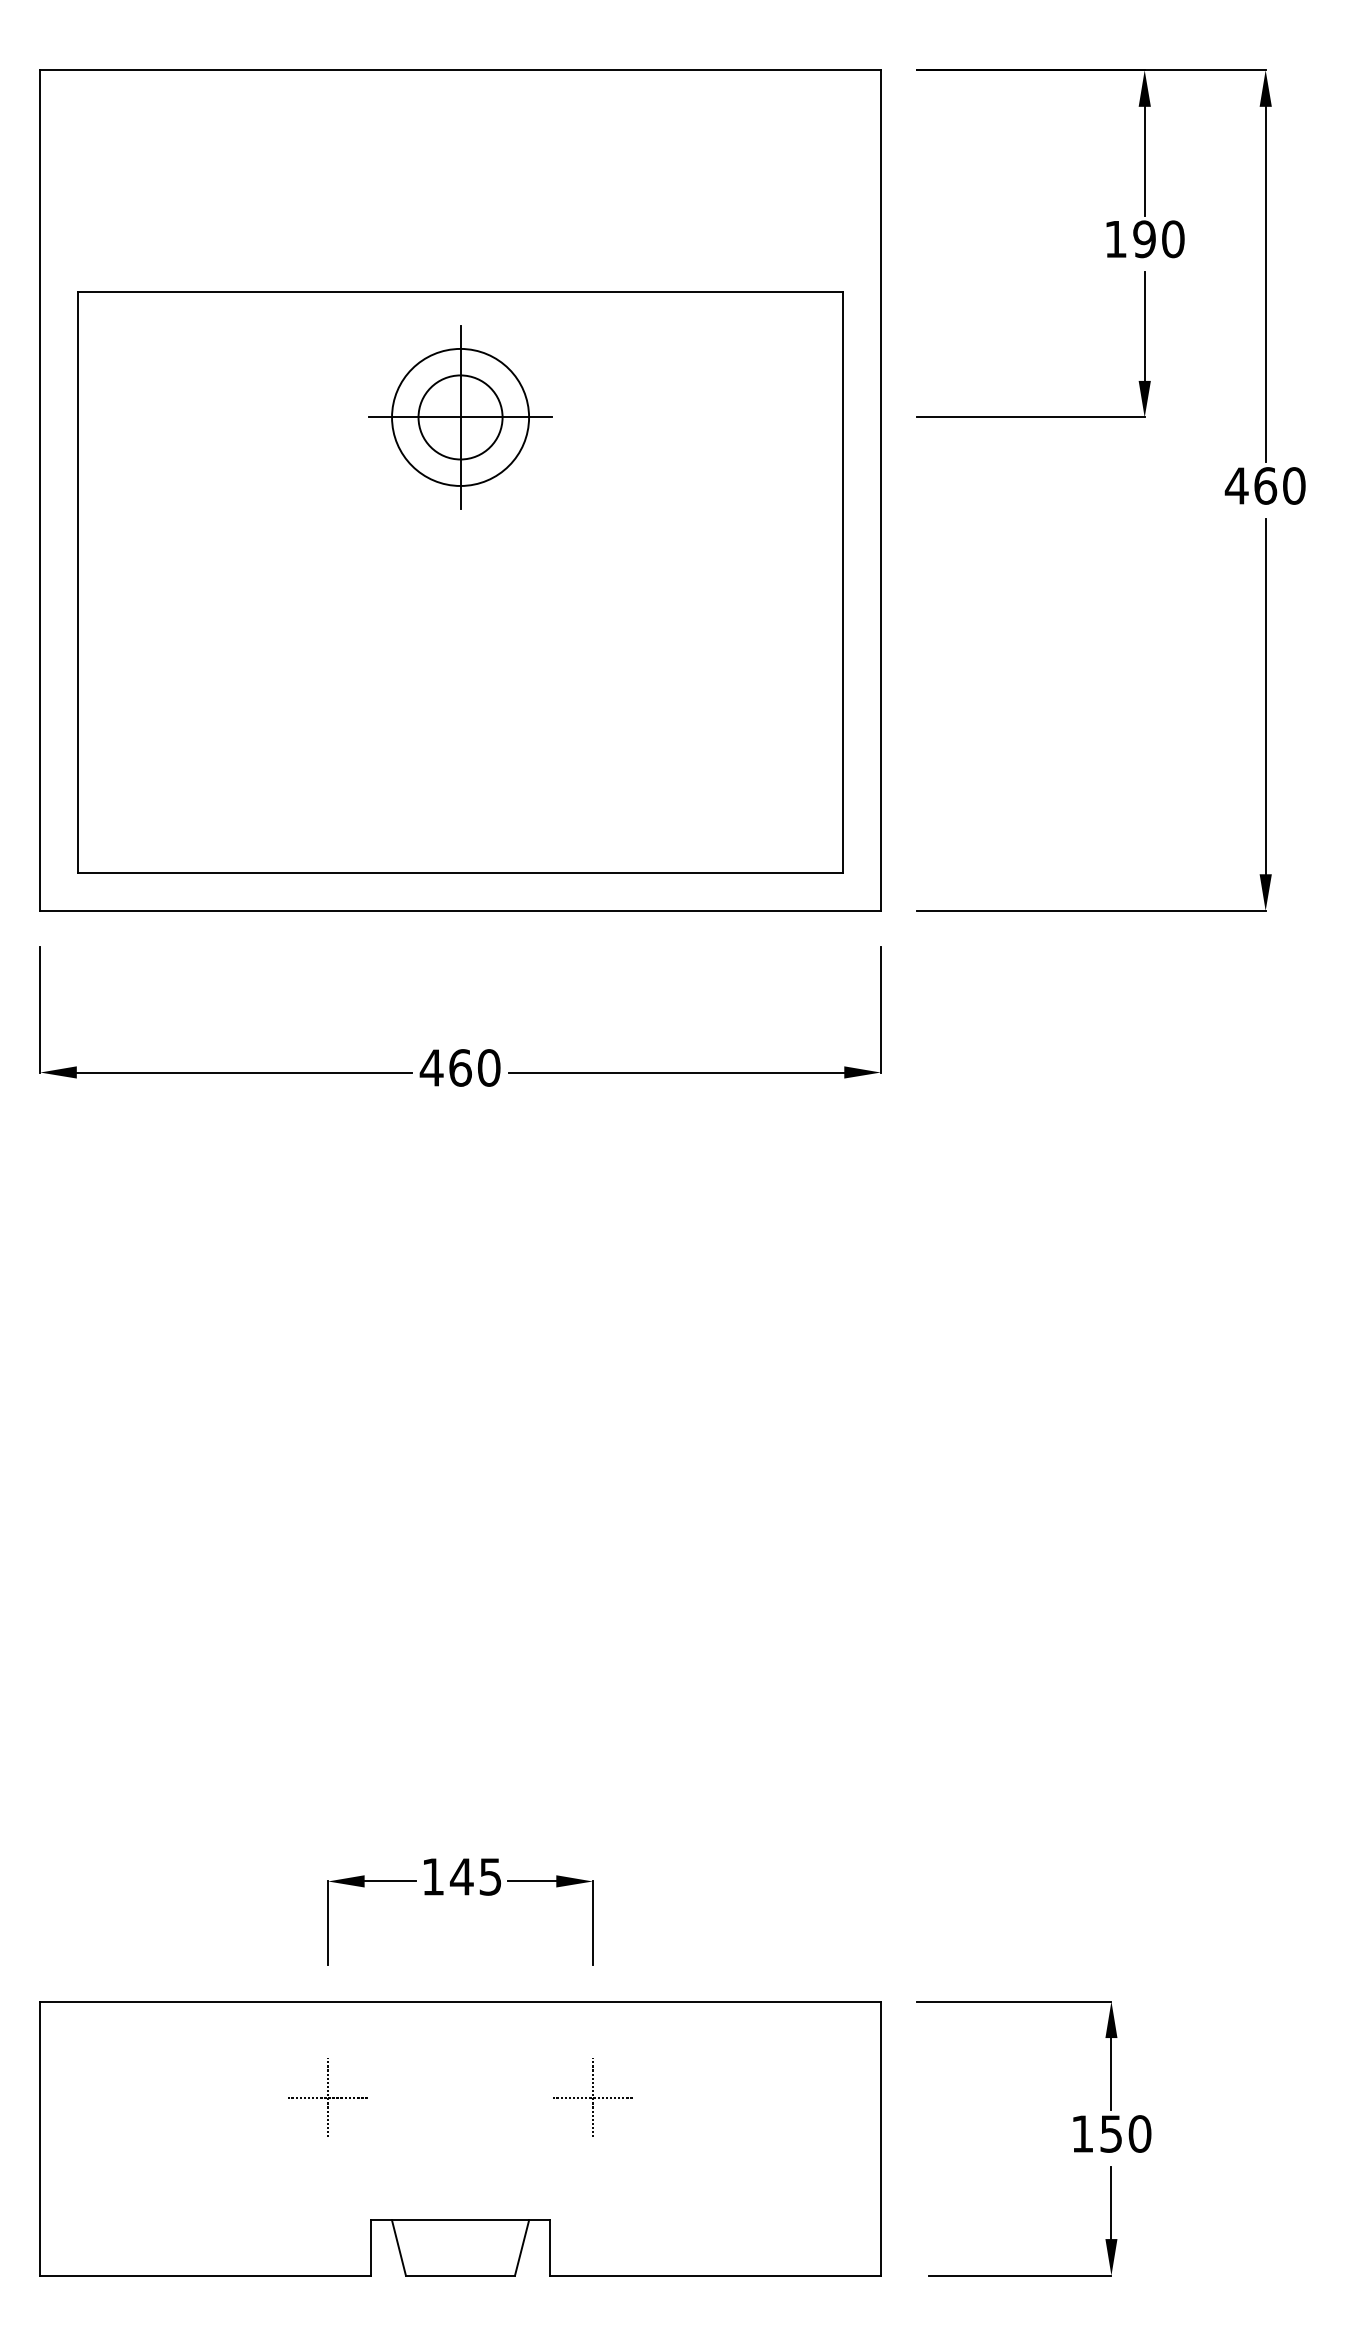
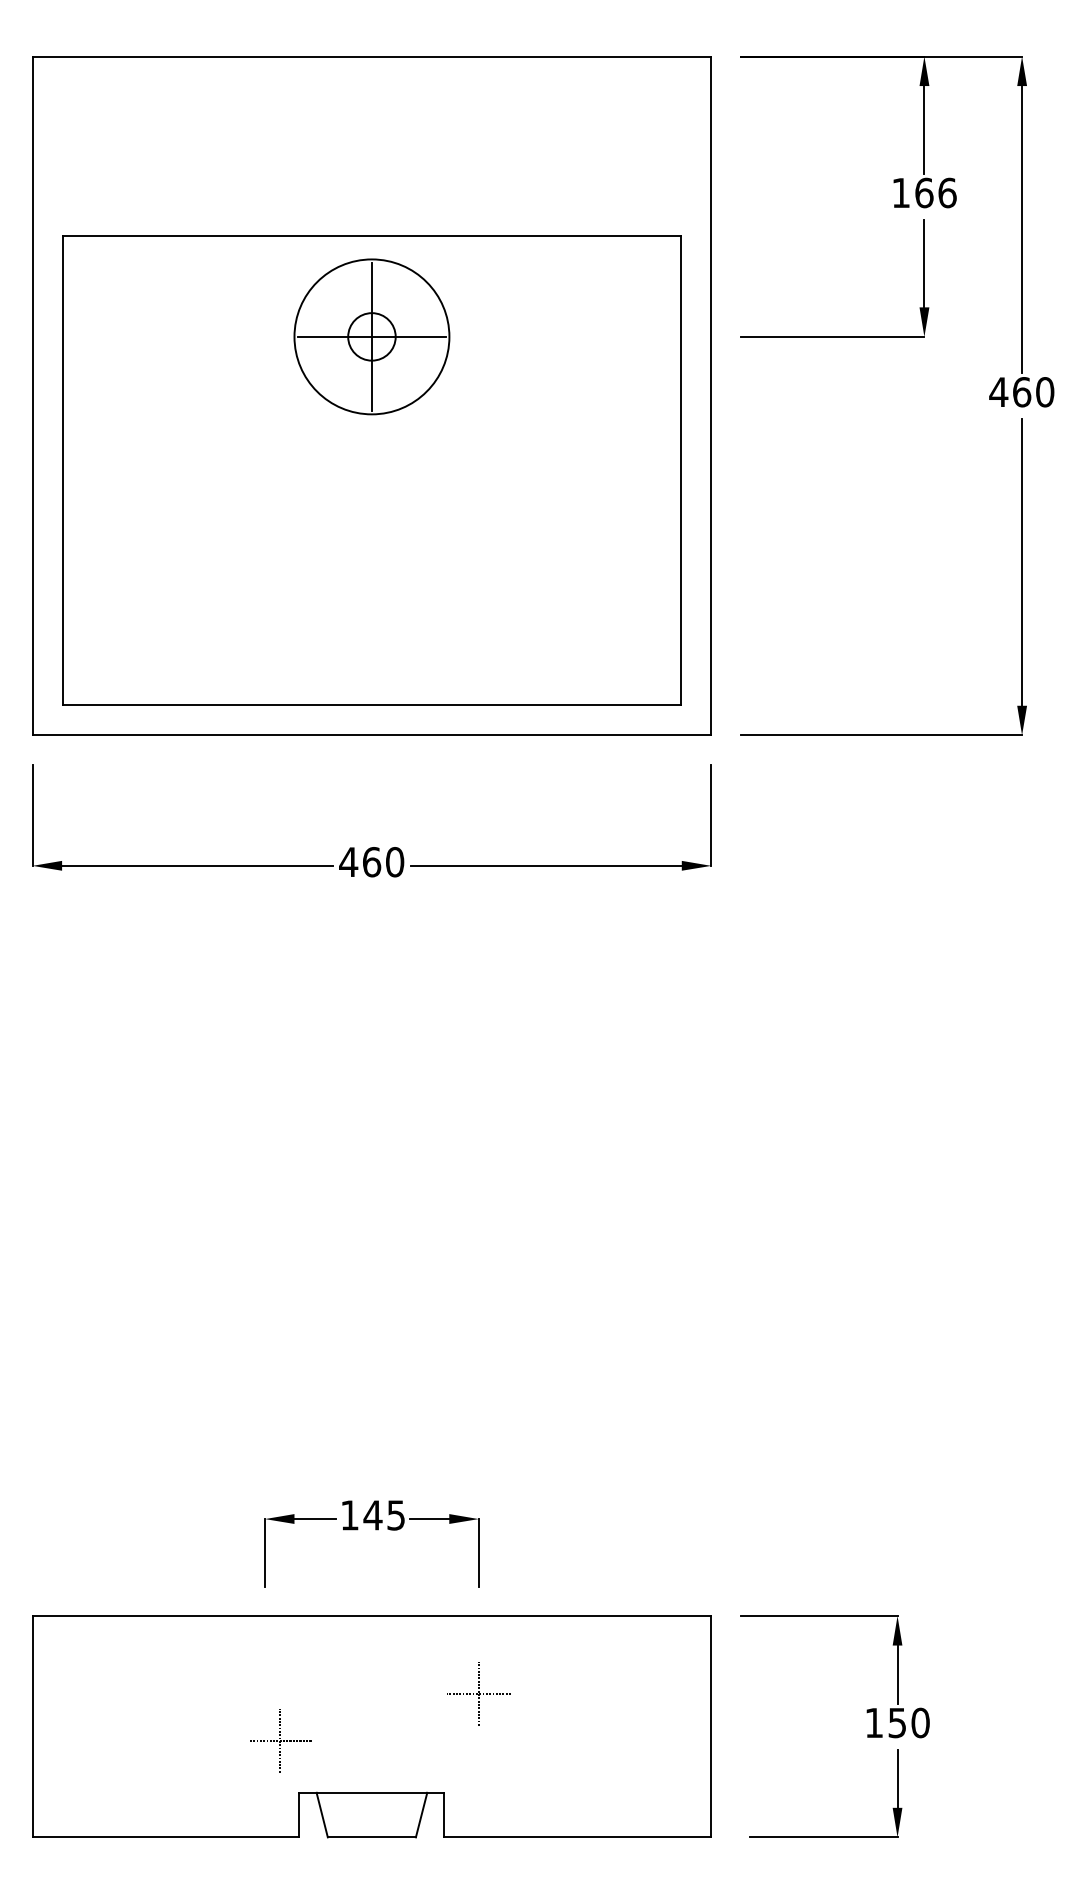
text: (1158, 239) -> (935, 193), 190 -> 166
circle: (460, 416) -> (371, 336), size x1.4
circle: (460, 417) -> (371, 336), size x0.7
part: (327, 2097) -> (279, 1740), moved

